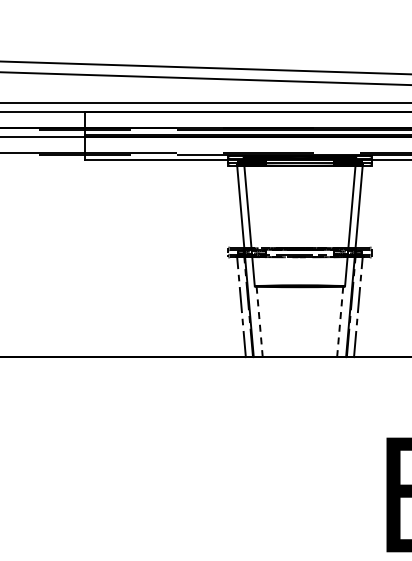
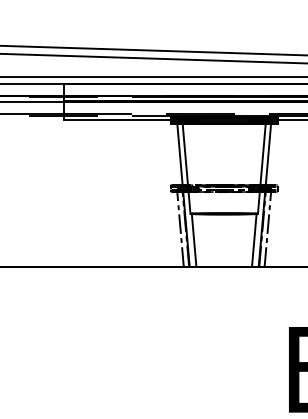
line: (259, 321) -> (193, 240), dashed -> solid
line: (340, 321) -> (254, 240), dashed -> solid

